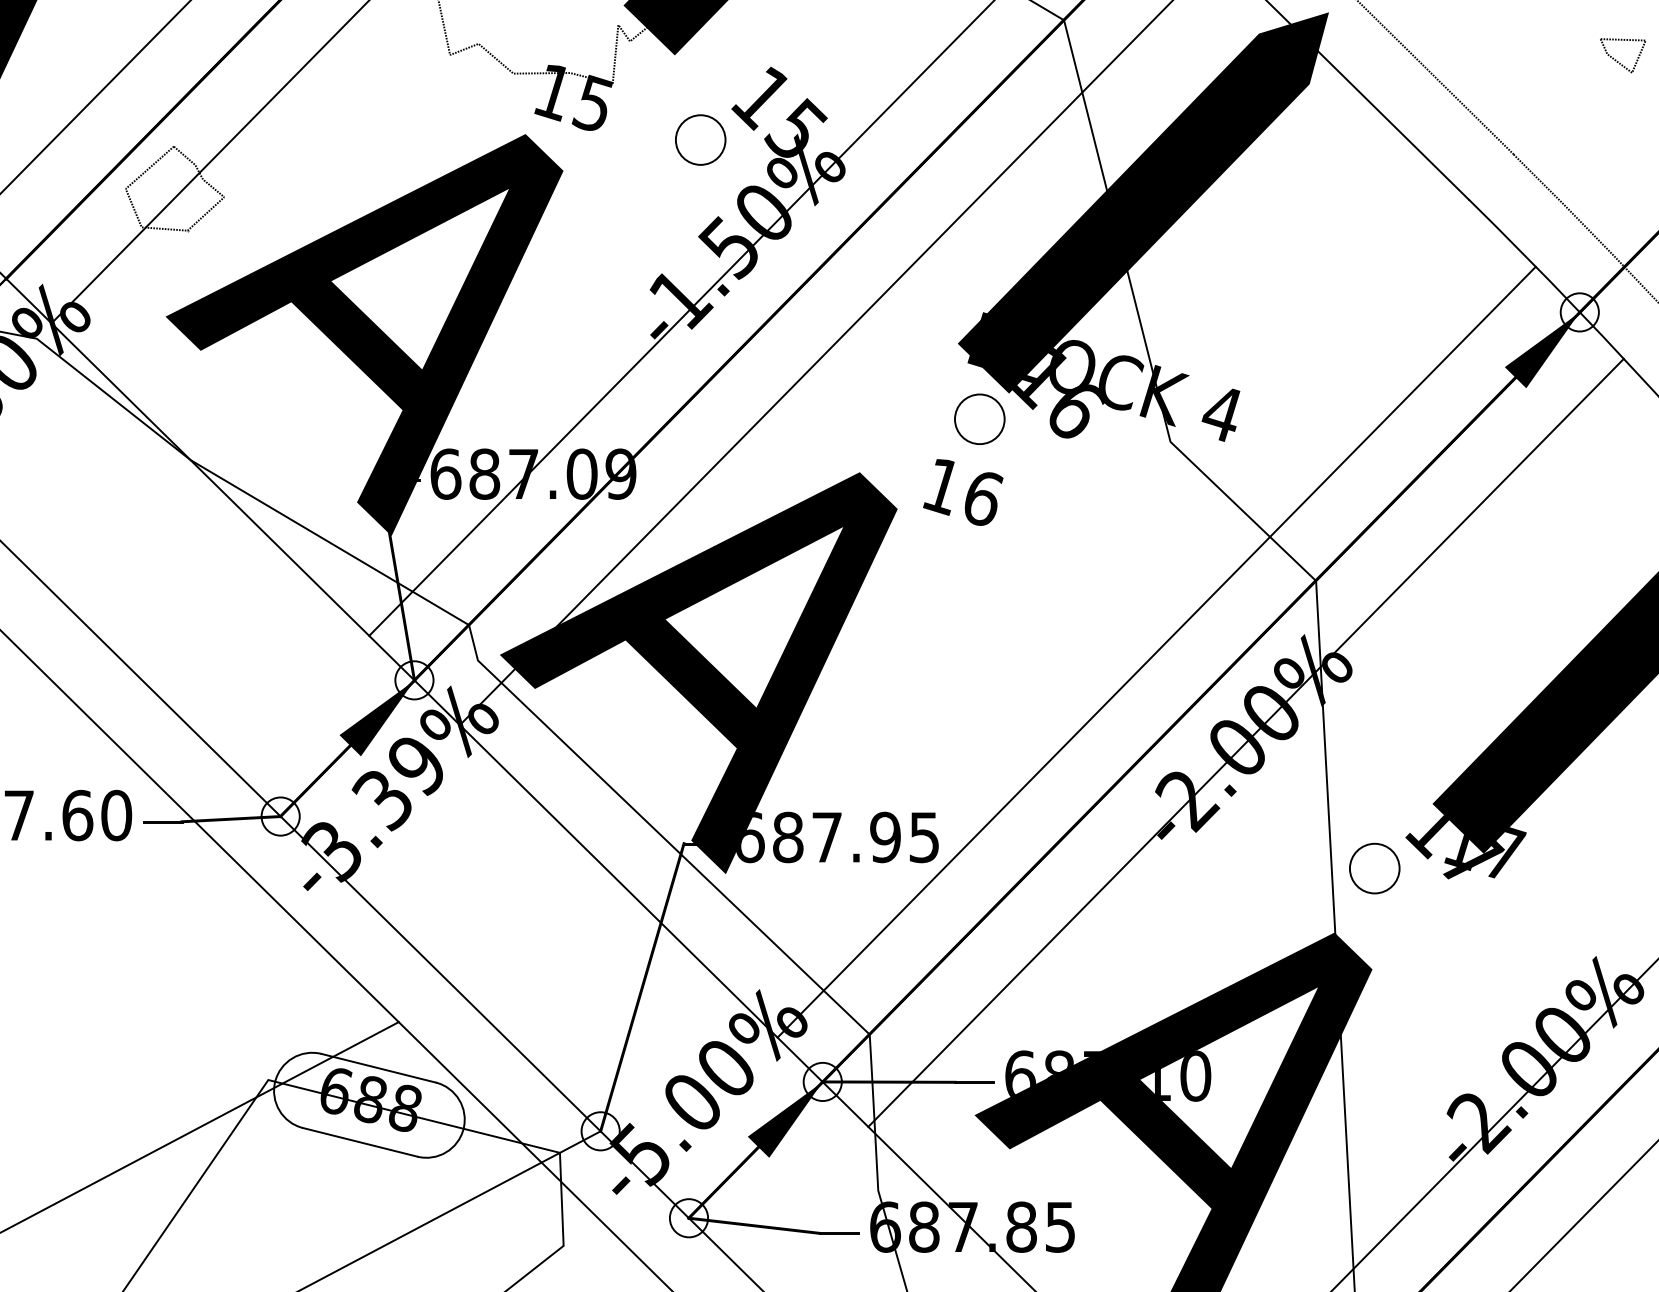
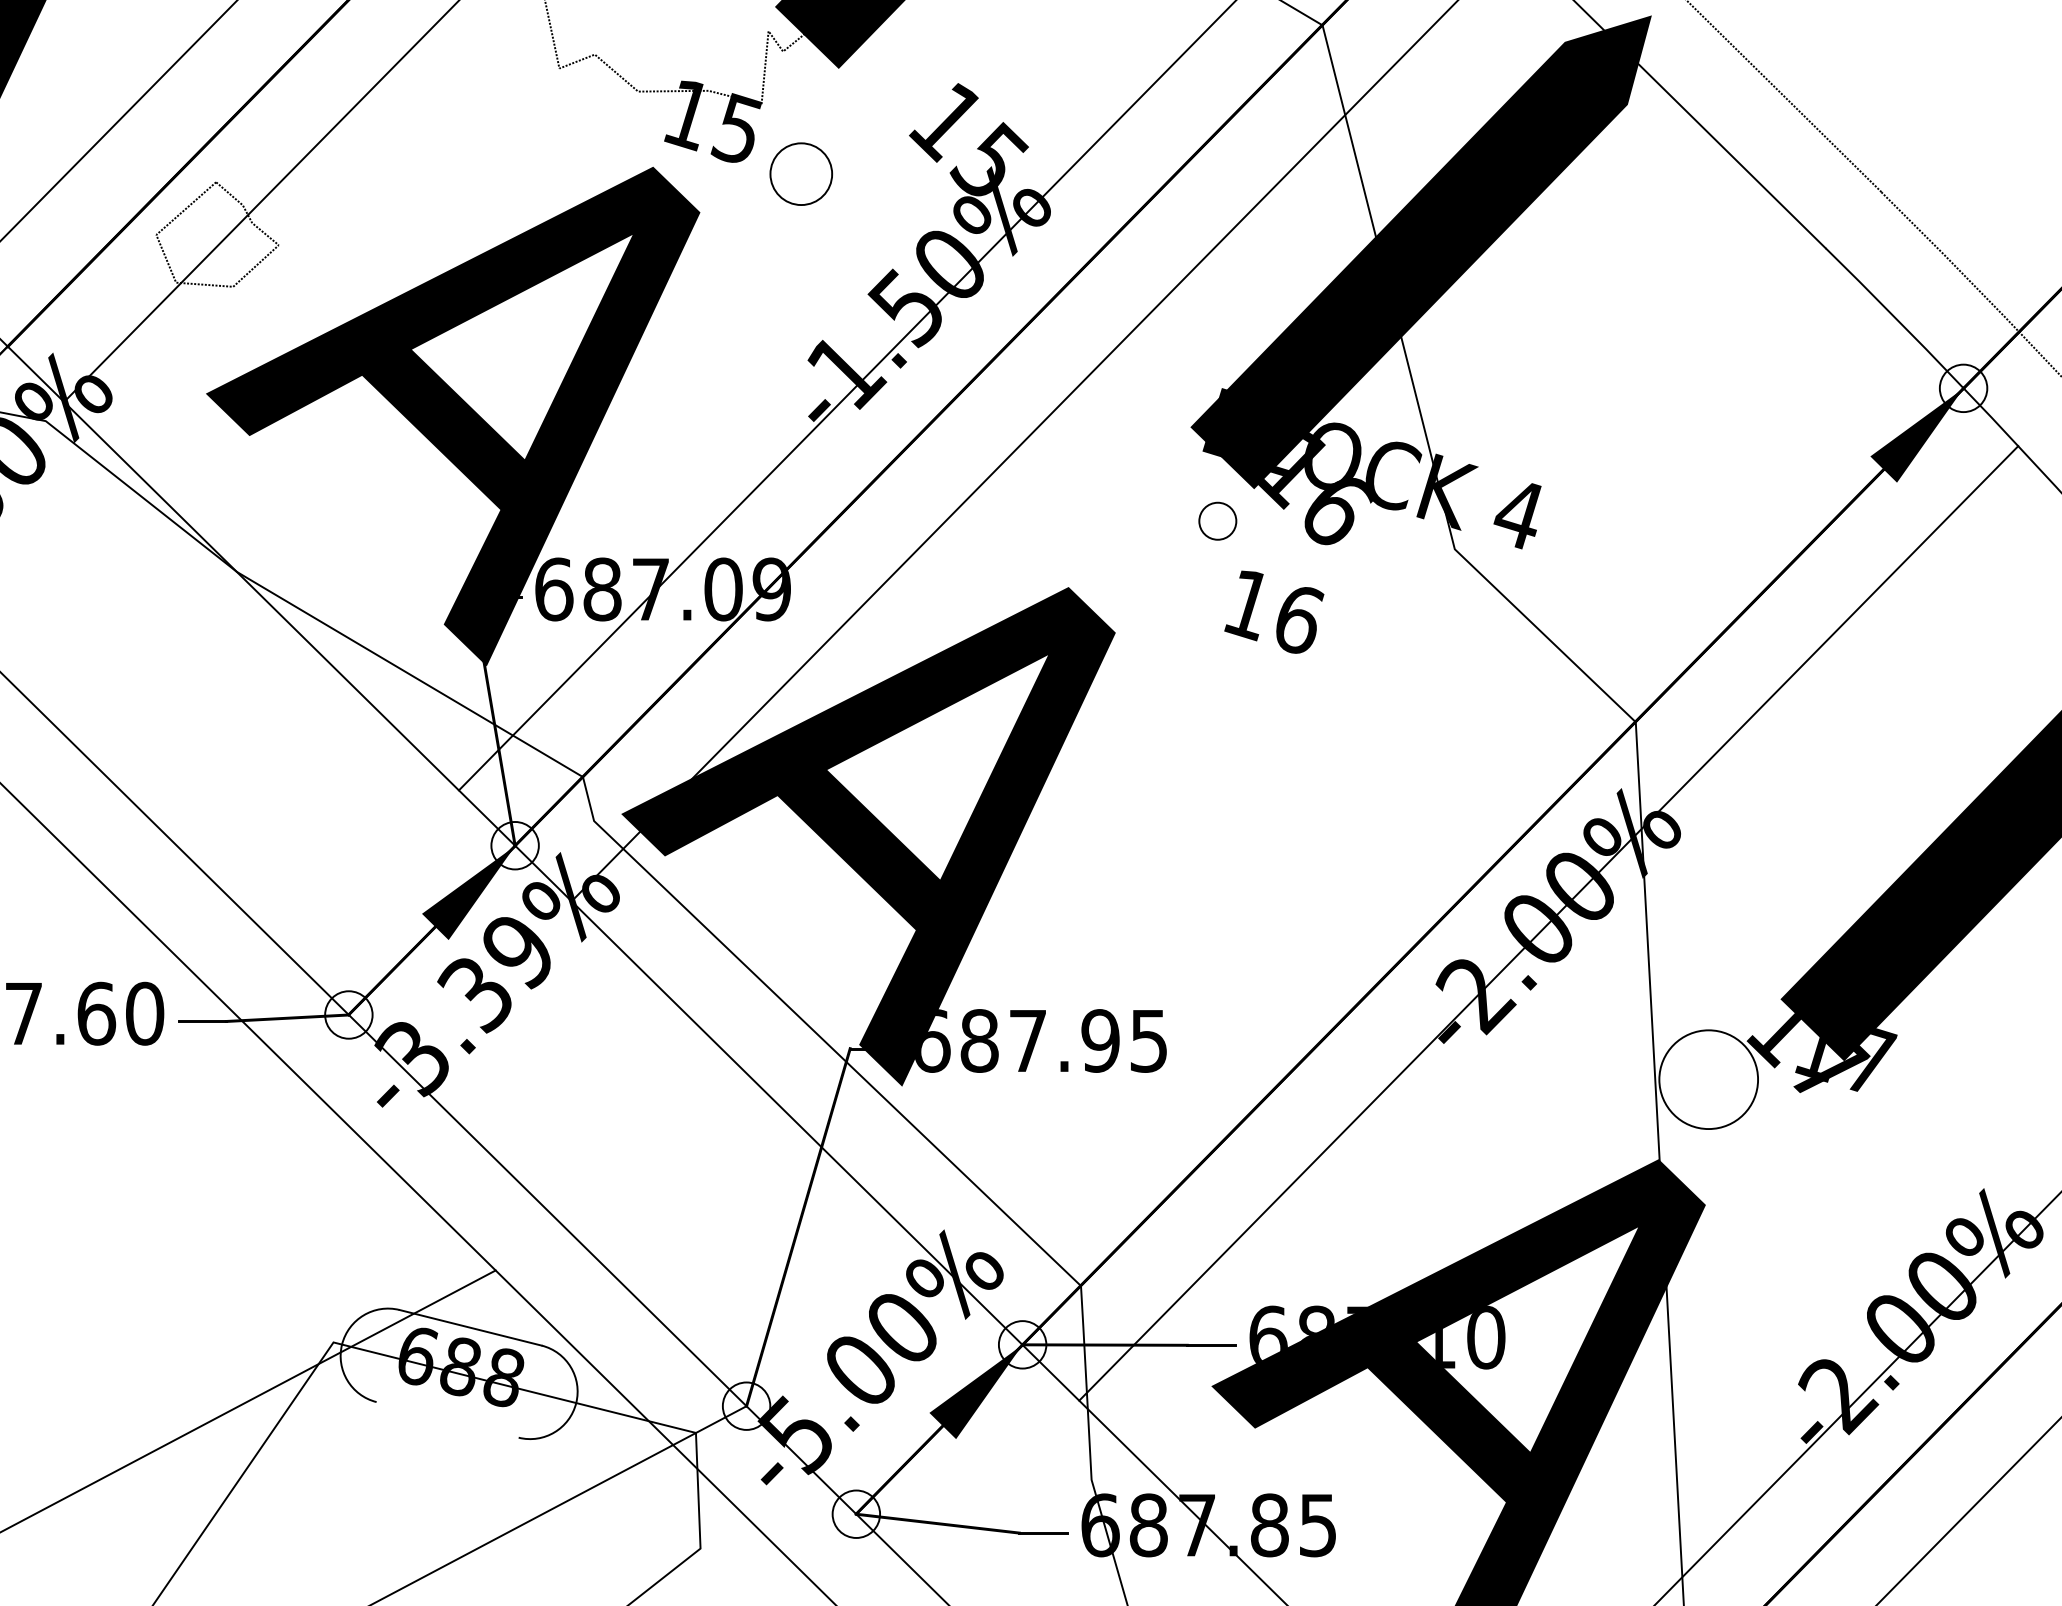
part: (1616, 59) -> (2009, 74), removed
circle: (700, 139) -> (801, 173), moved
circle: (979, 419) -> (1217, 521), size x0.6
text: (963, 492) -> (1274, 612), moved
line: (1156, 651) -> (1437, 809), removed
circle: (1374, 868) -> (1708, 1079), size x1.6
line: (359, 1142) -> (446, 1420), removed

